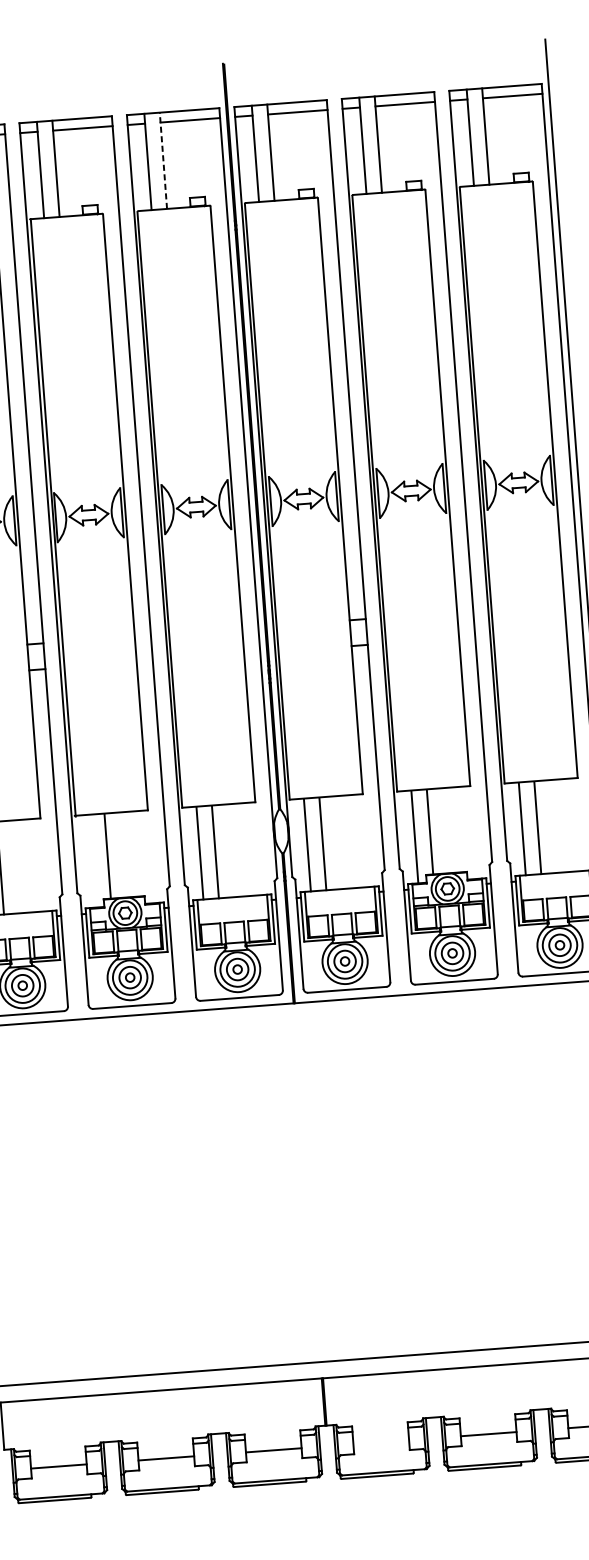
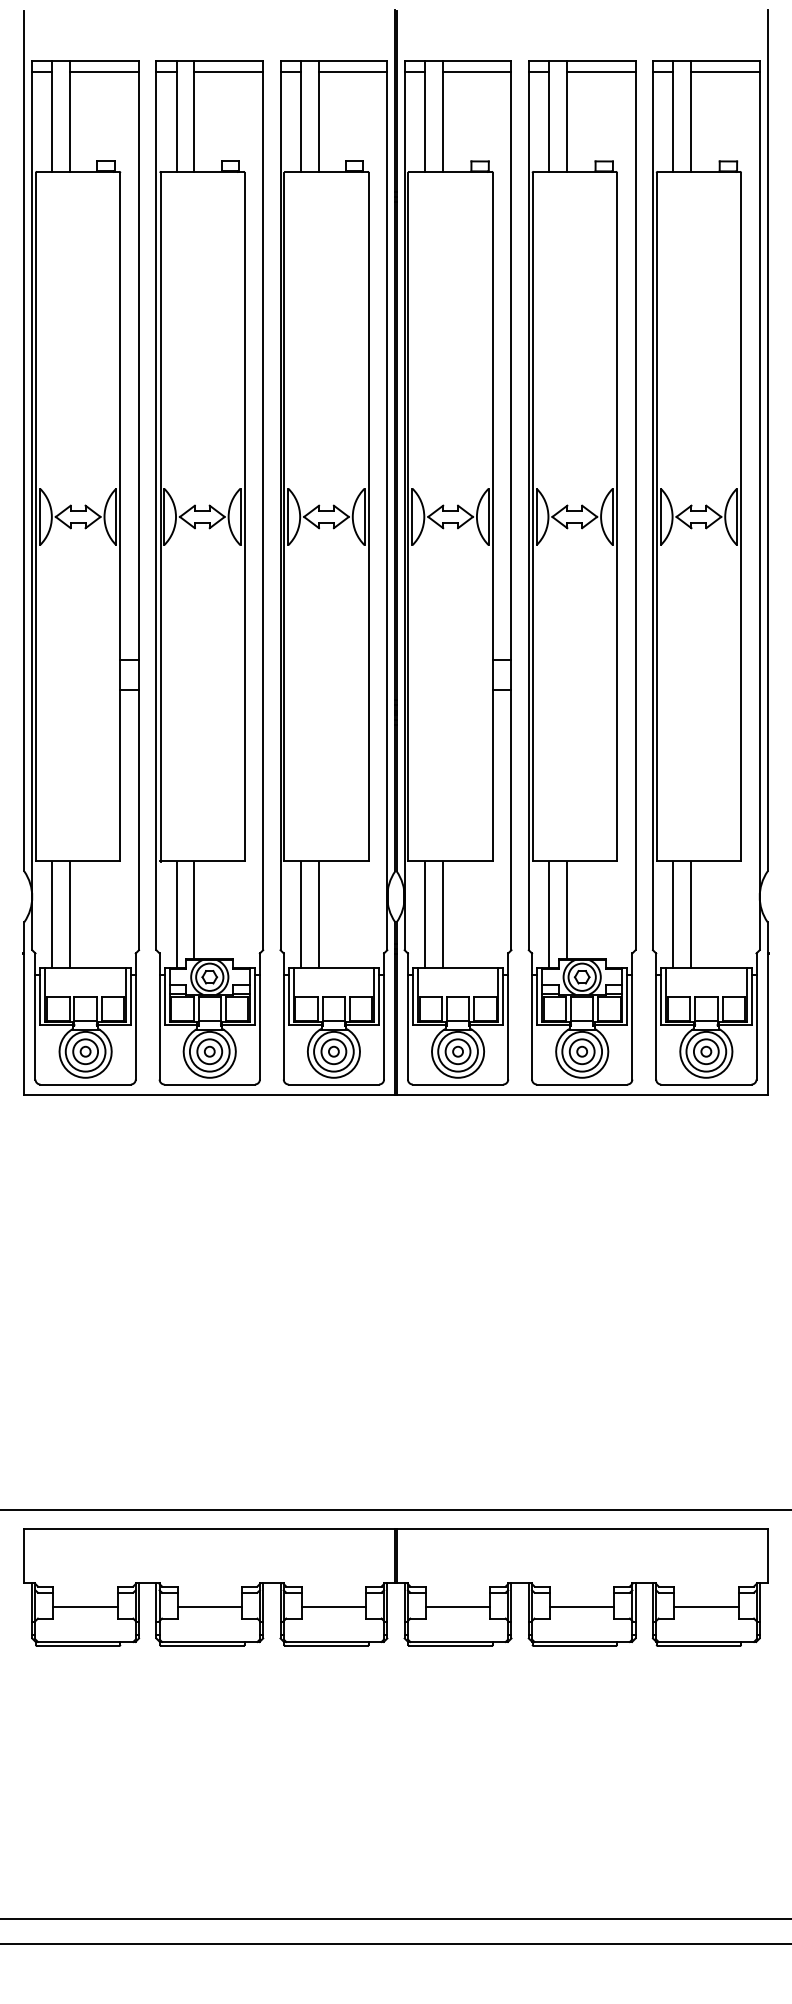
line: (163, 161) -> (318, 116), dashed -> solid
line: (92, 861) -> (176, 915), added
line: (380, 1442) -> (457, 1607), added

